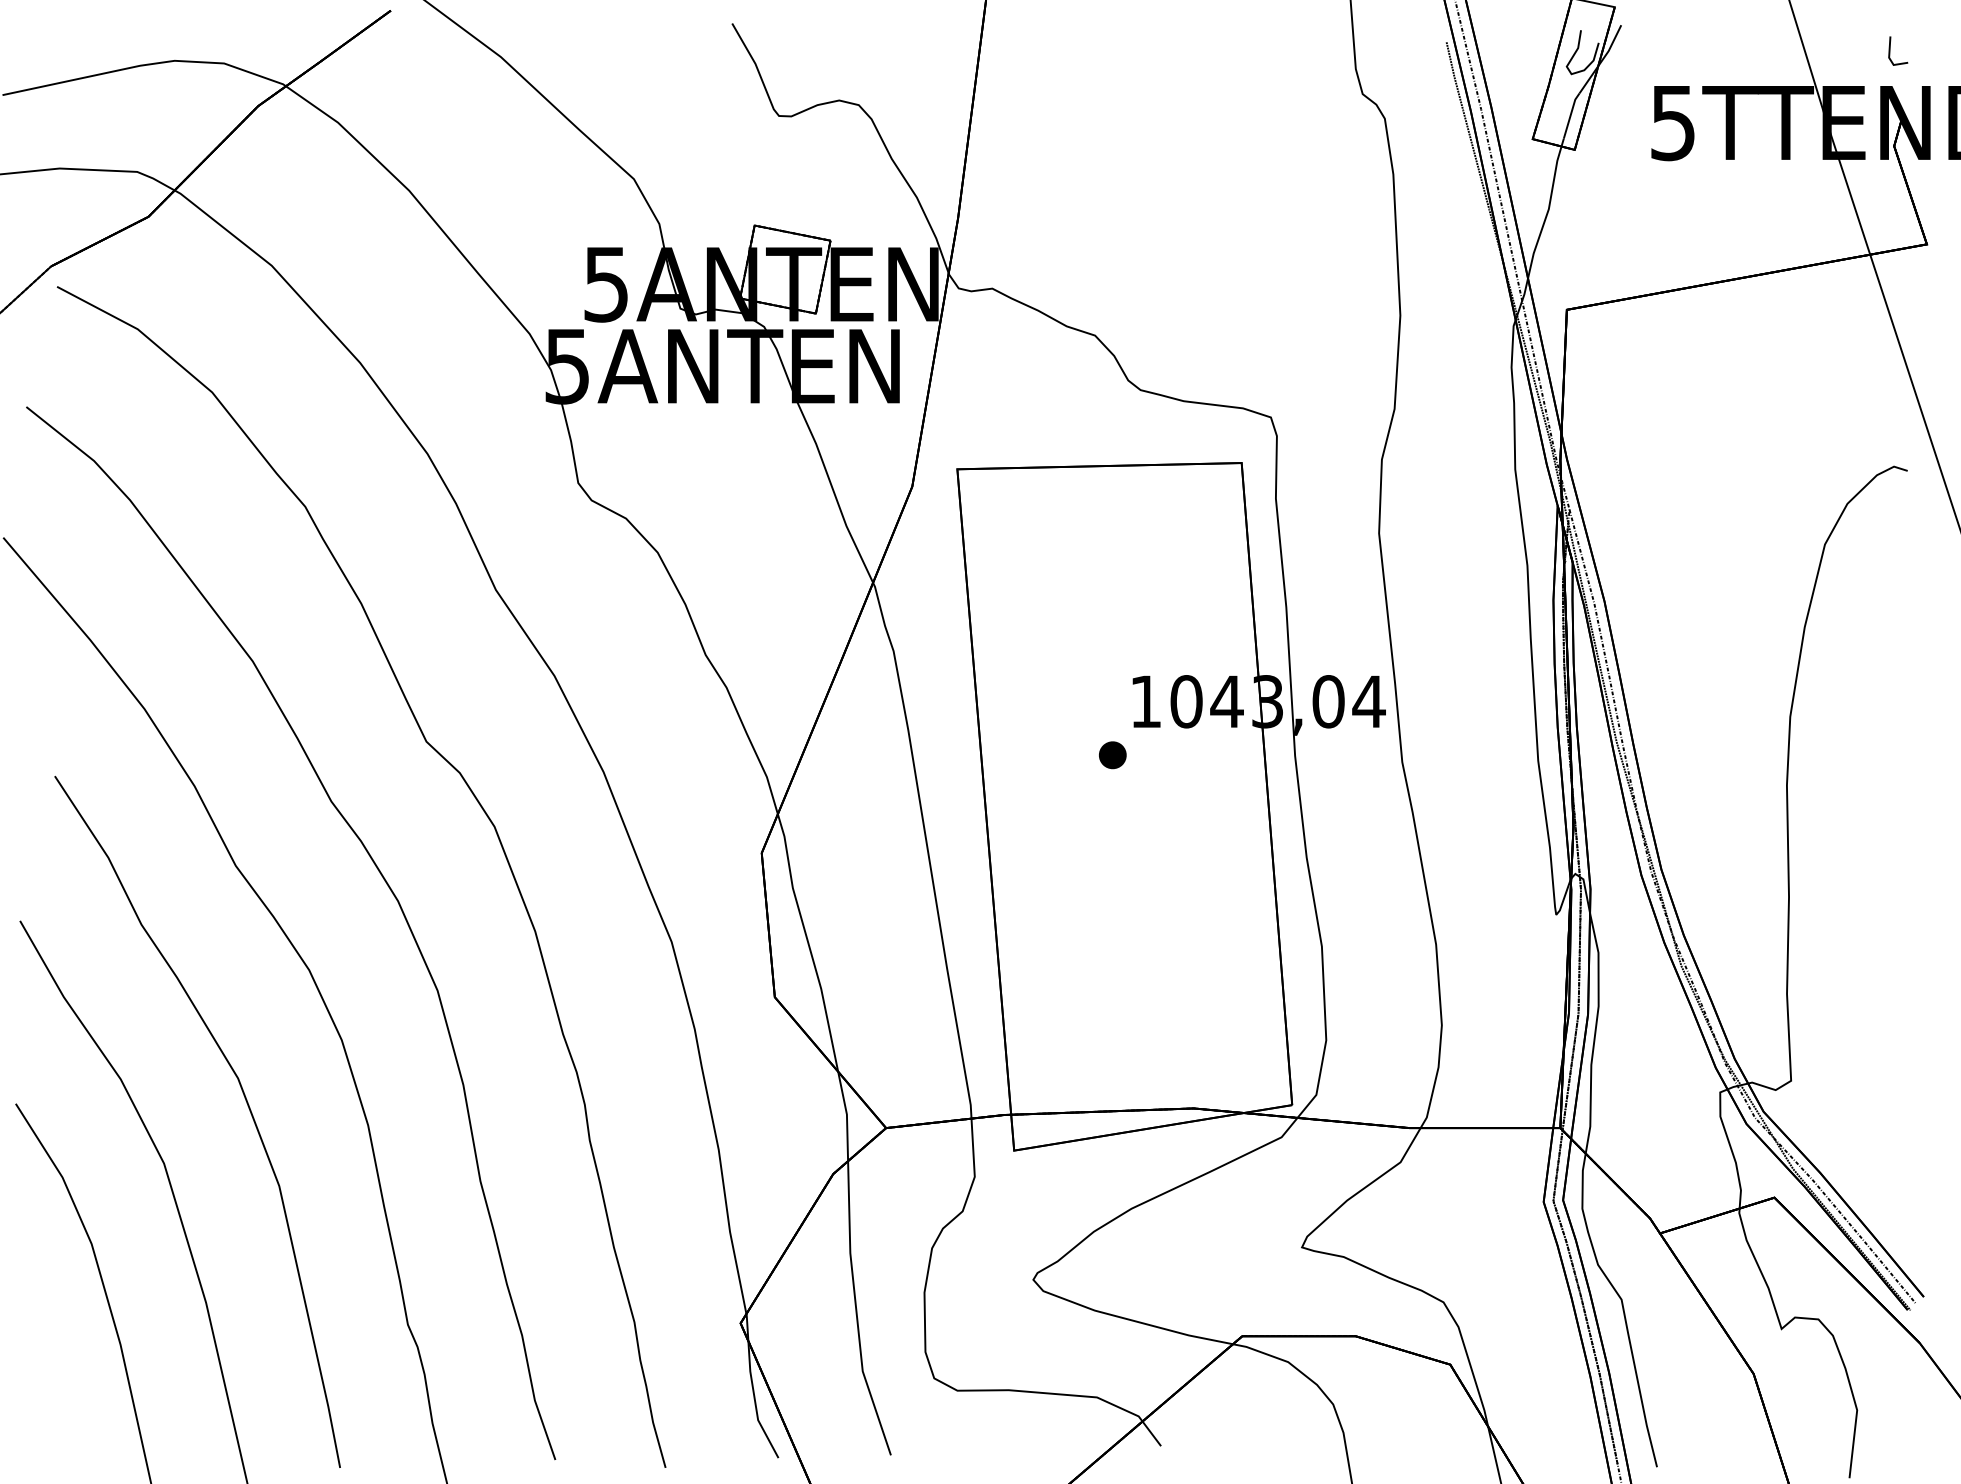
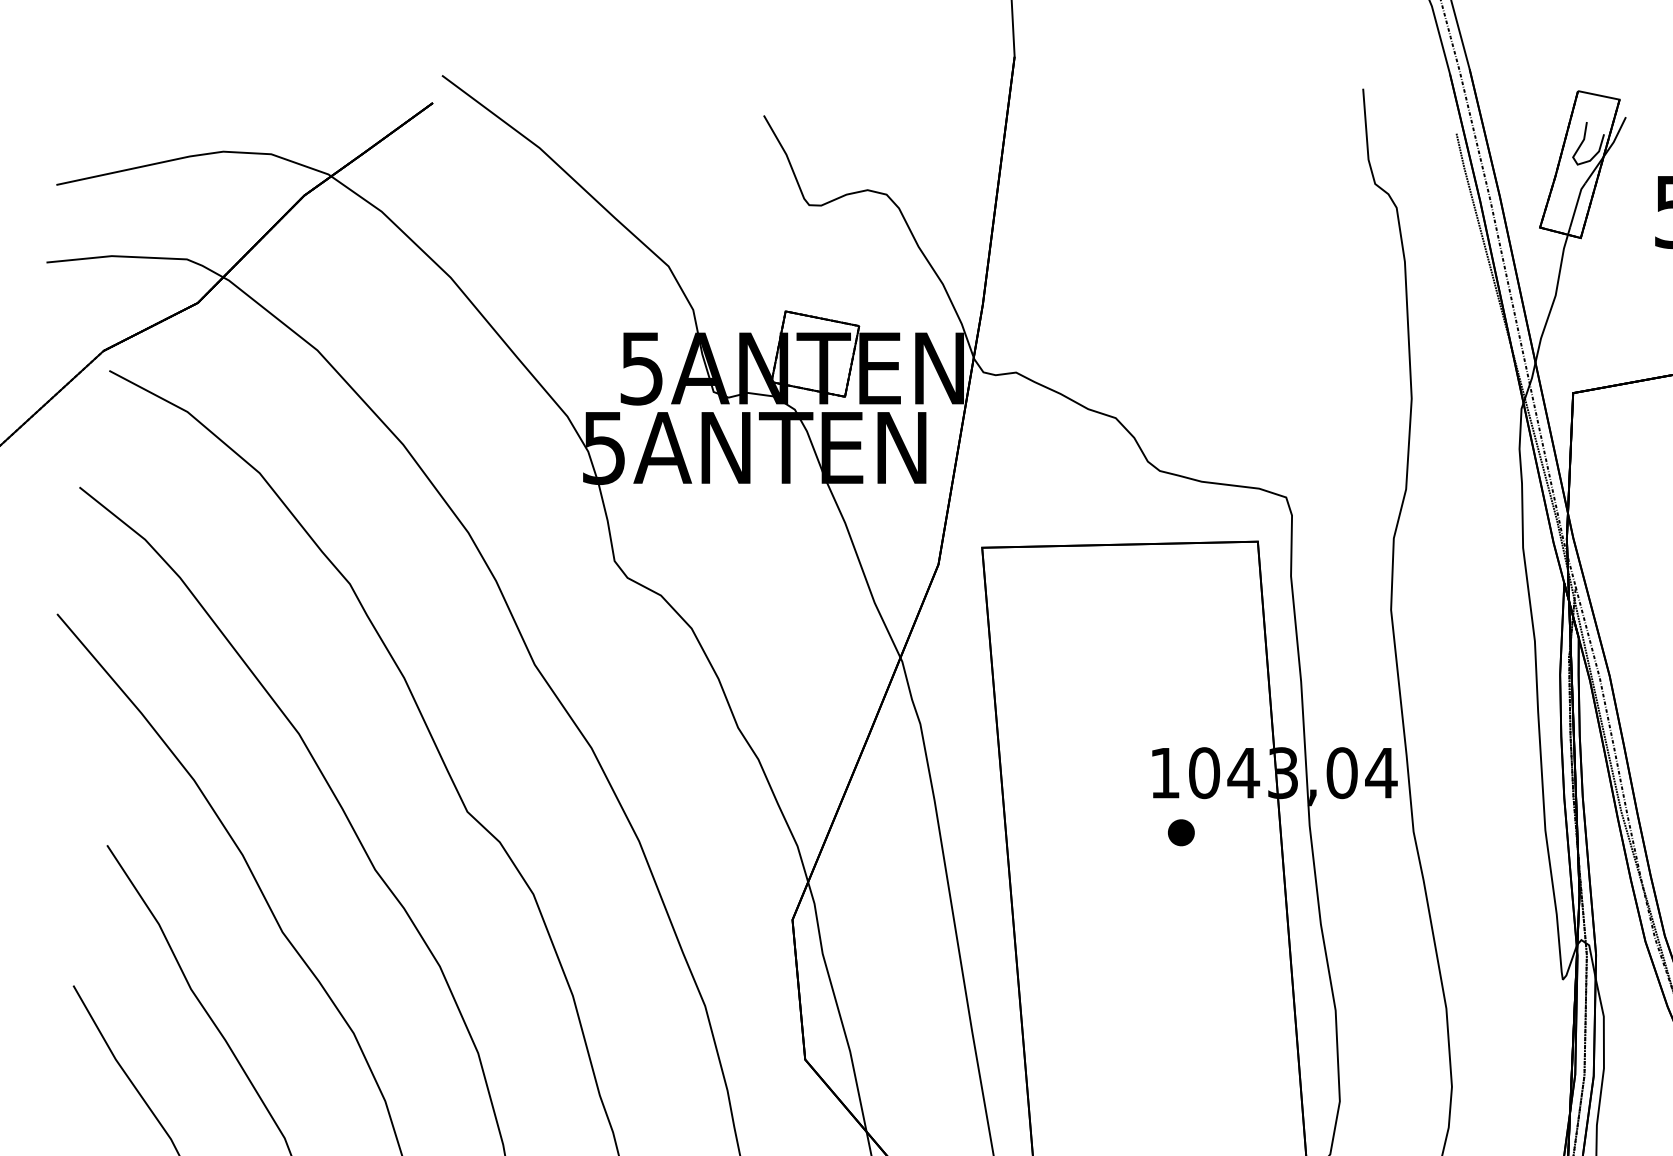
part: (1112, 755) -> (1181, 833), moved

